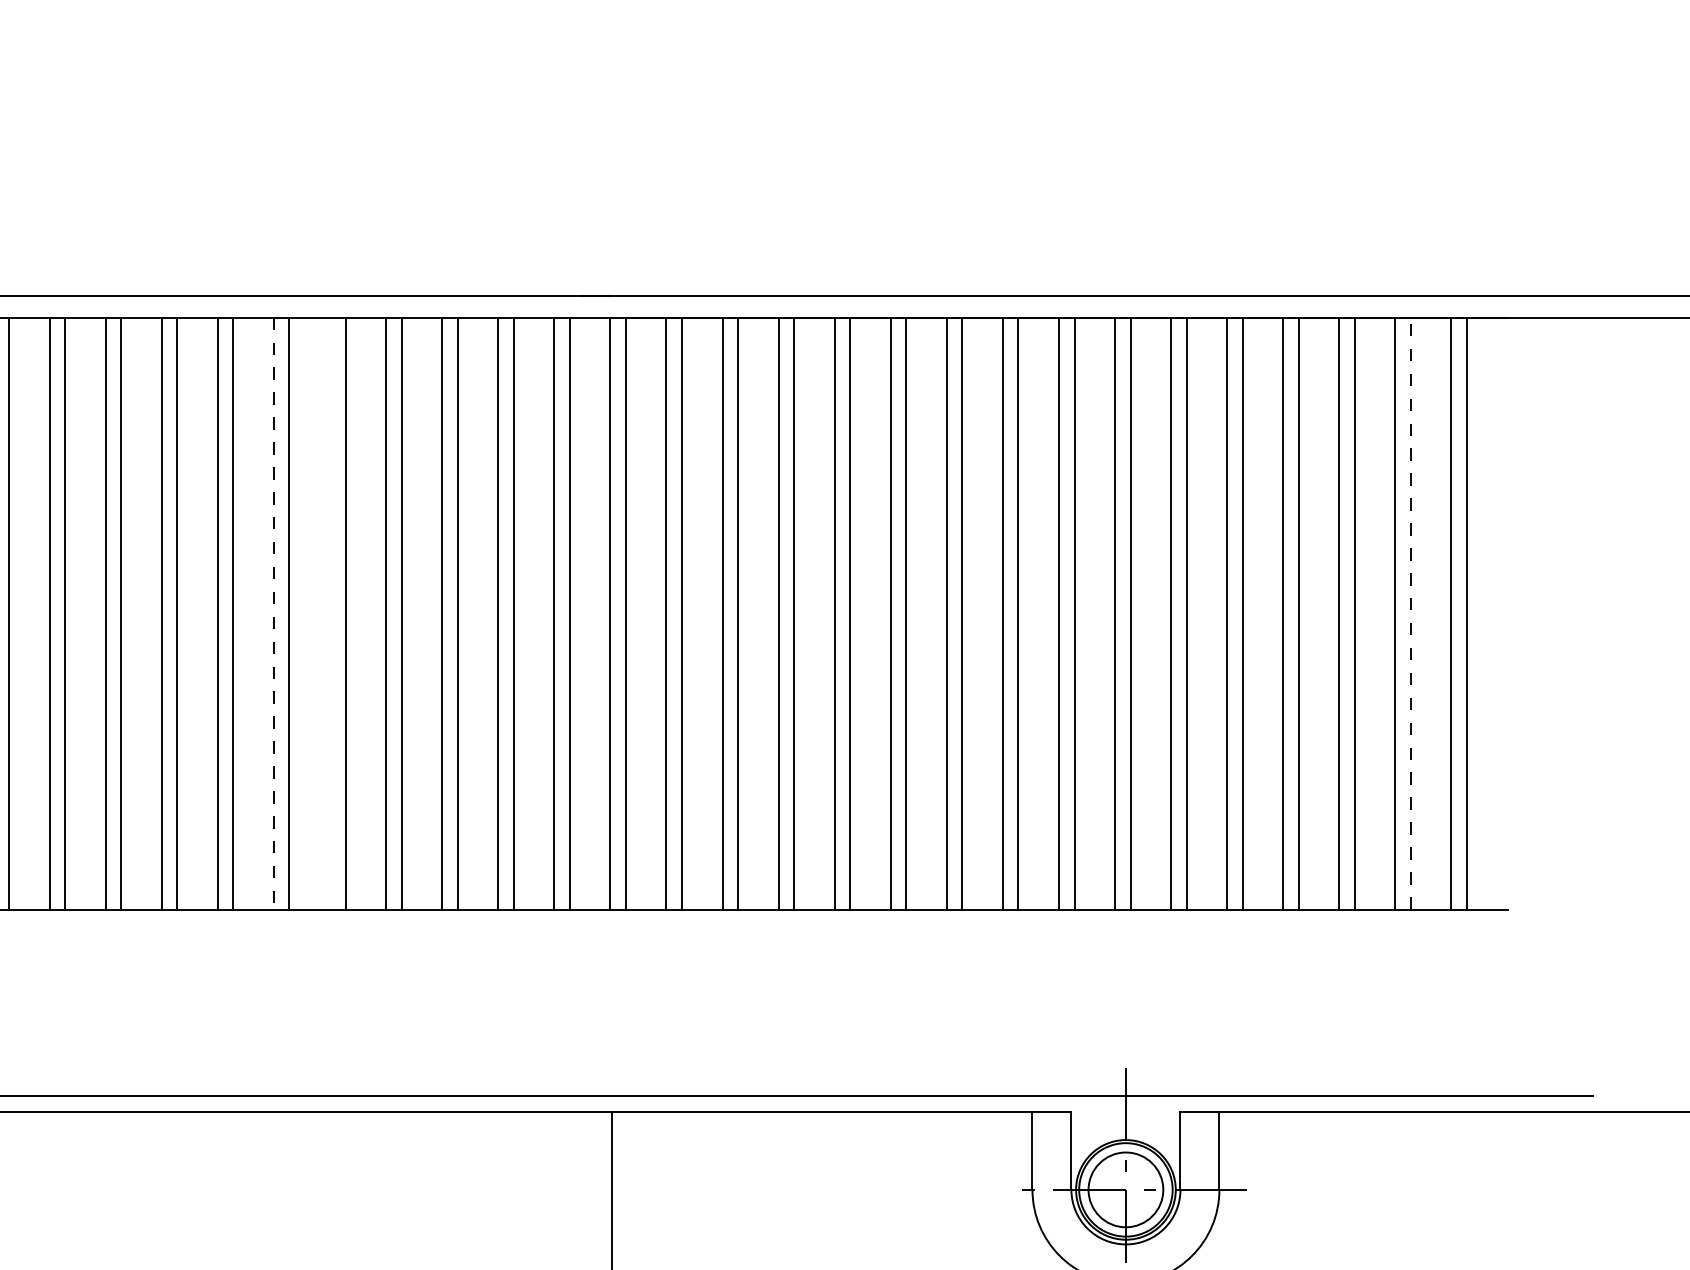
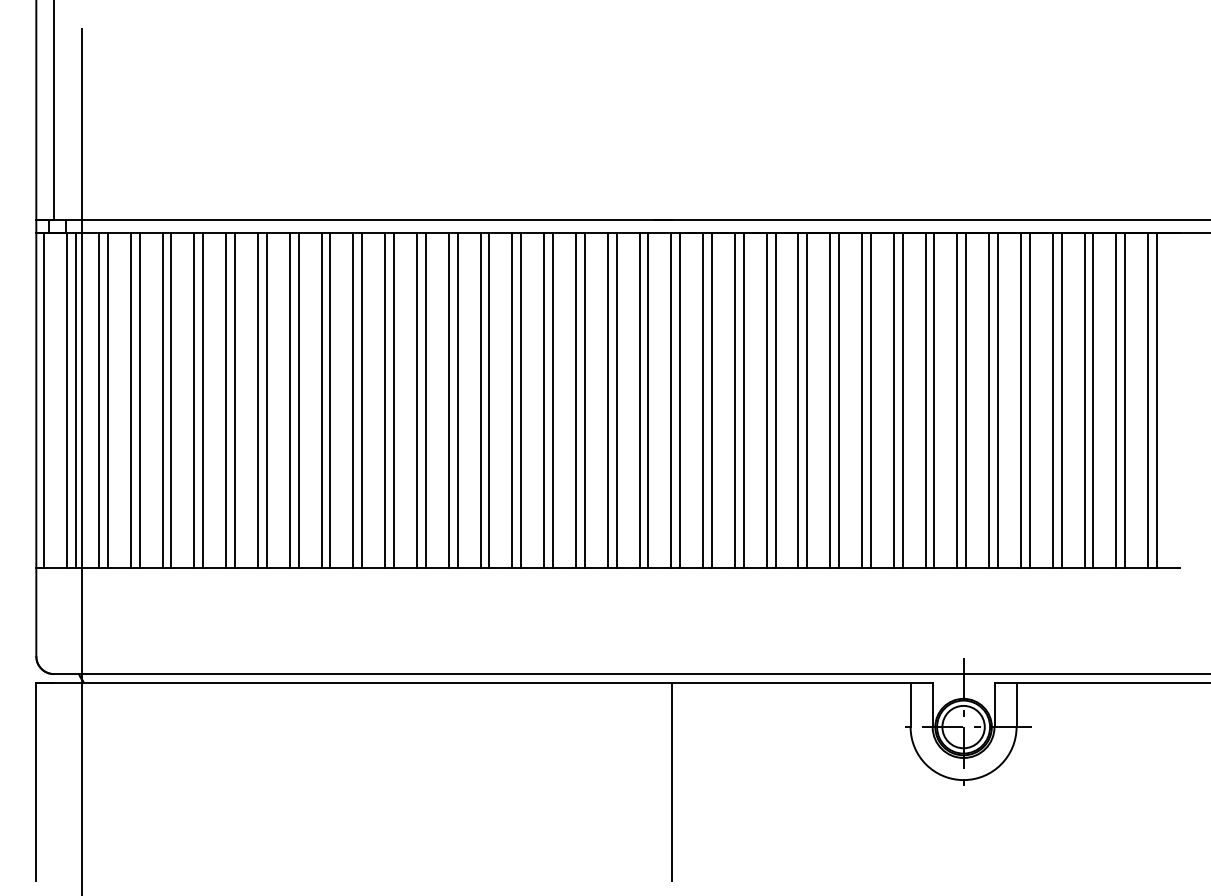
line: (273, 613) -> (480, 400), dashed -> solid
line: (330, 613) -> (512, 400), added
line: (1411, 613) -> (1125, 400), dashed -> solid

